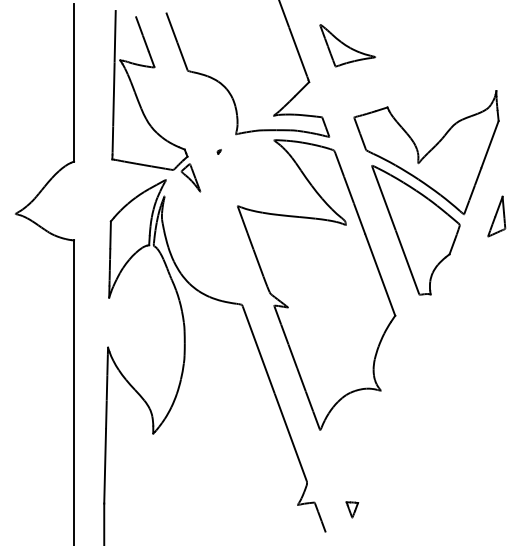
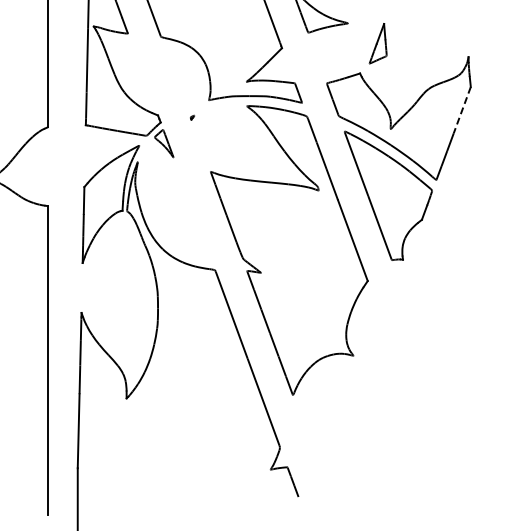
line: (490, 144) -> (462, 110), solid -> dashed
part: (496, 216) -> (377, 43), moved
part: (352, 509) -> (325, 474), removed

